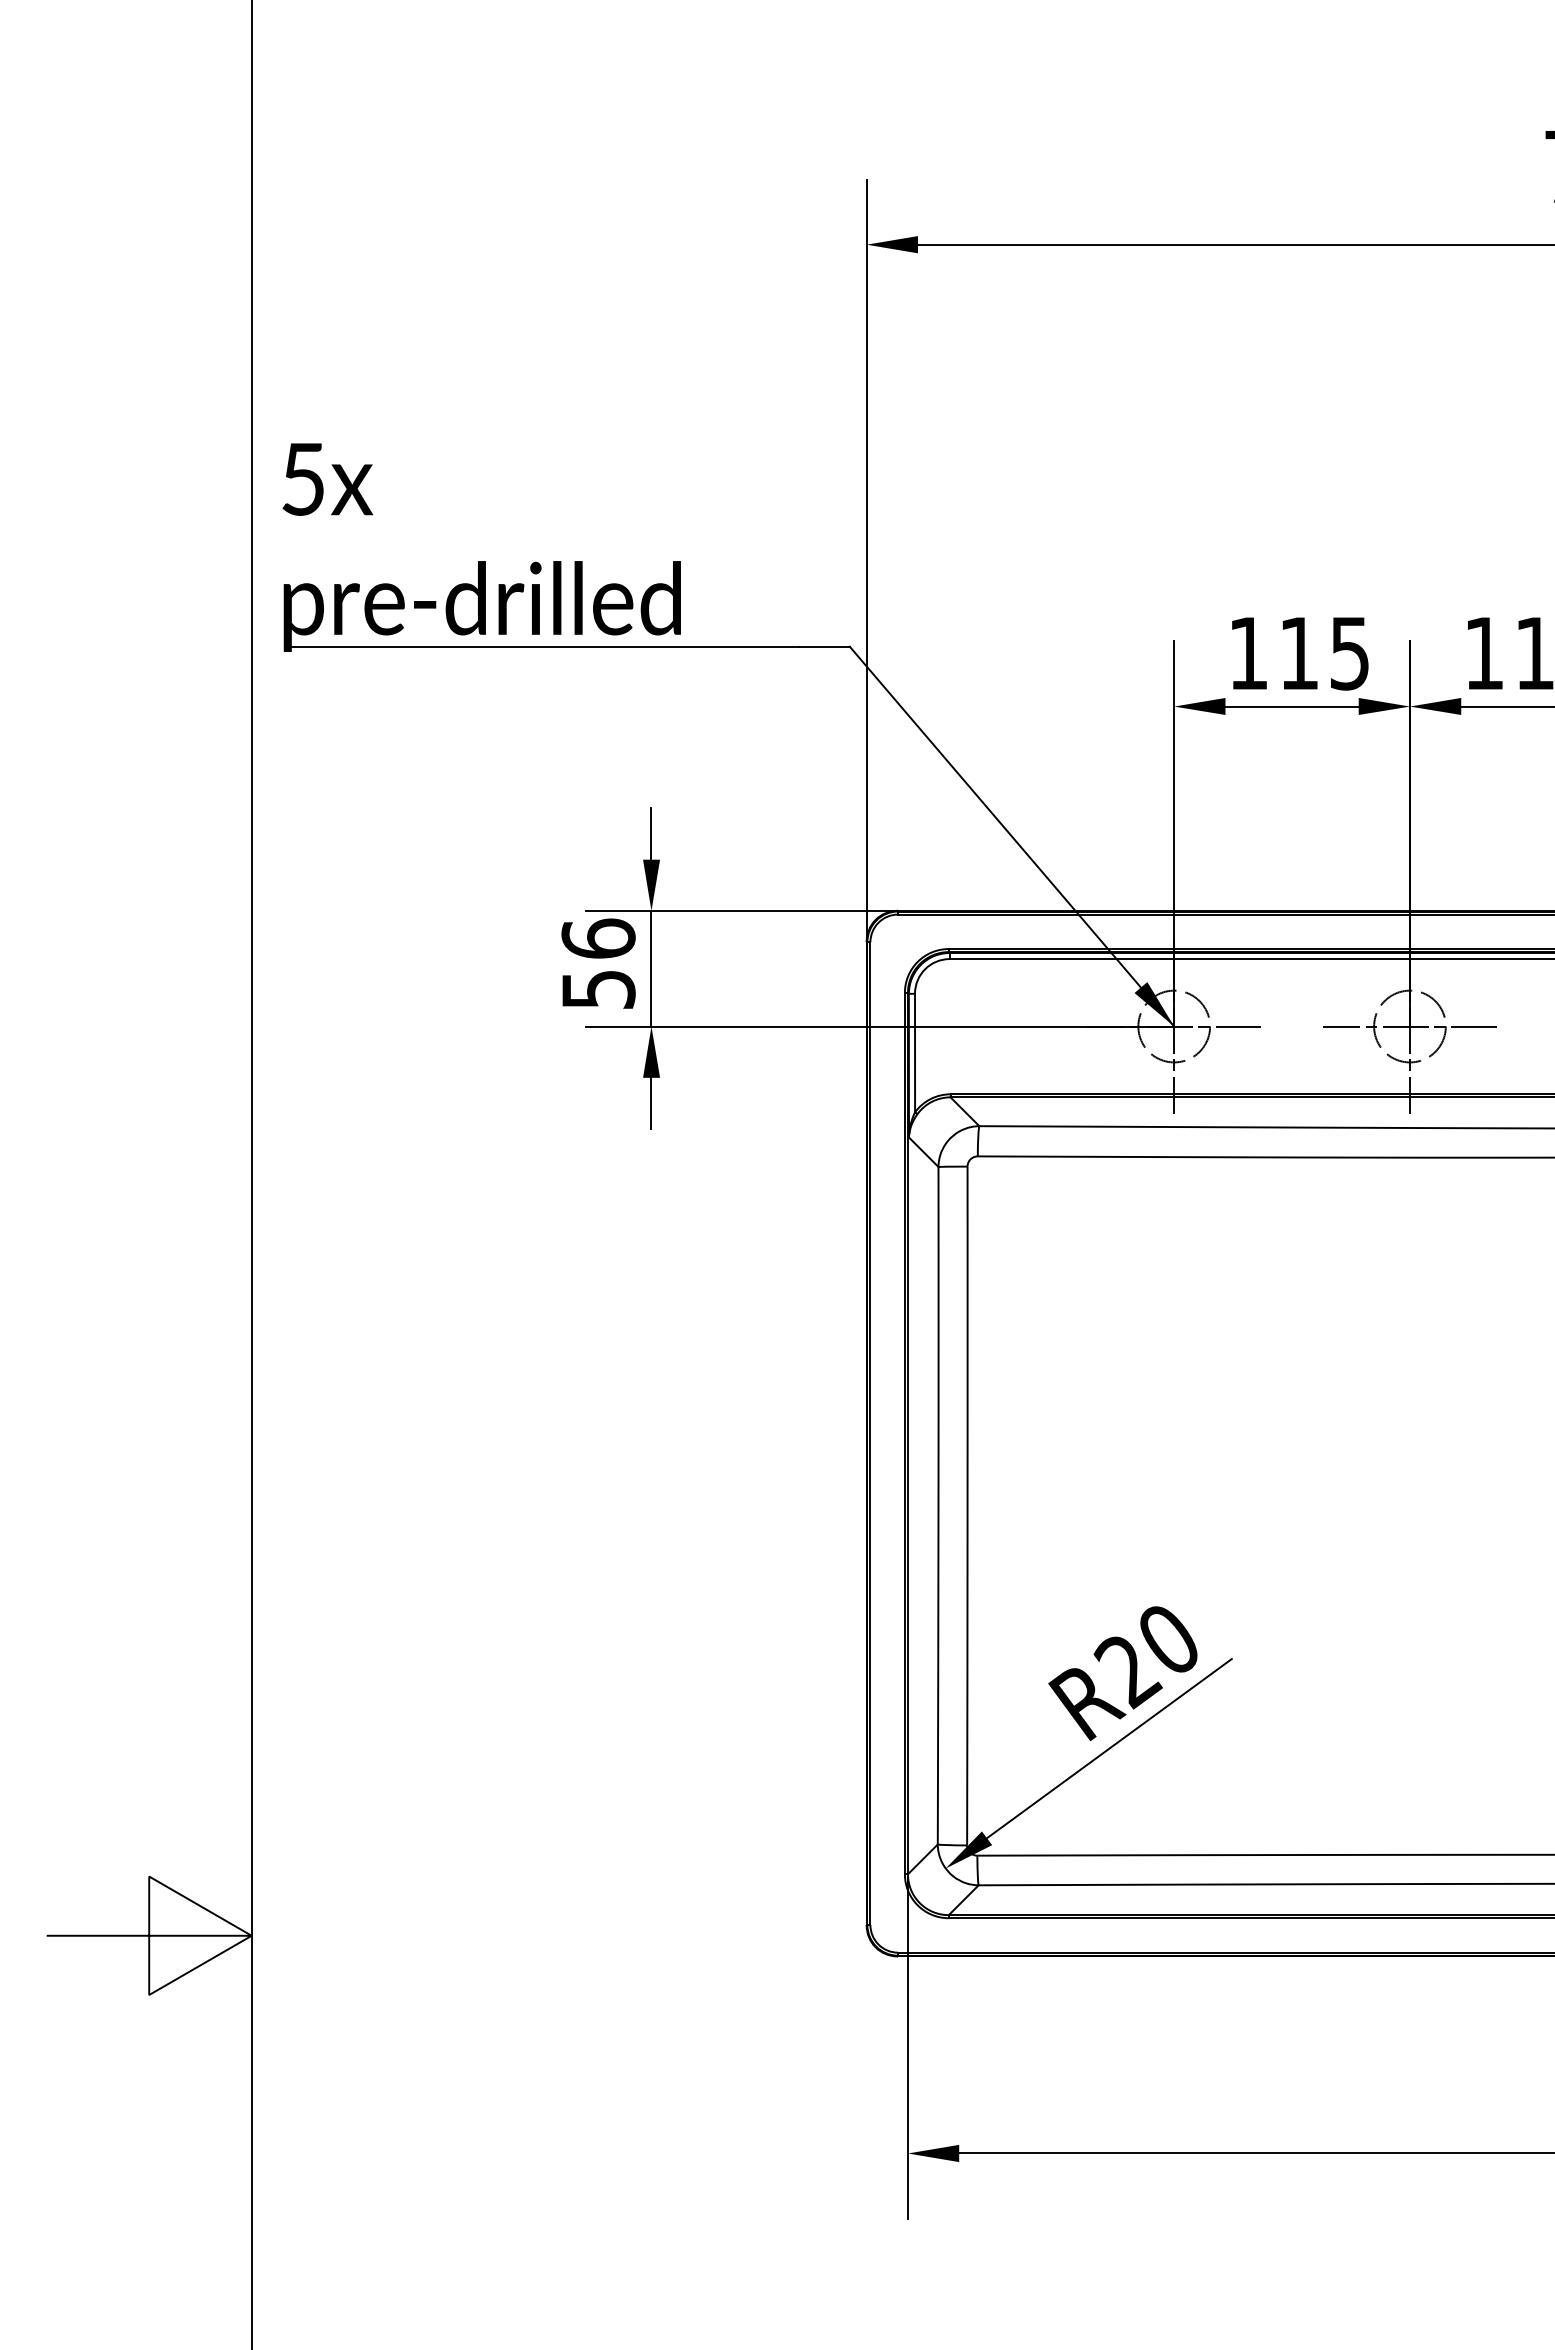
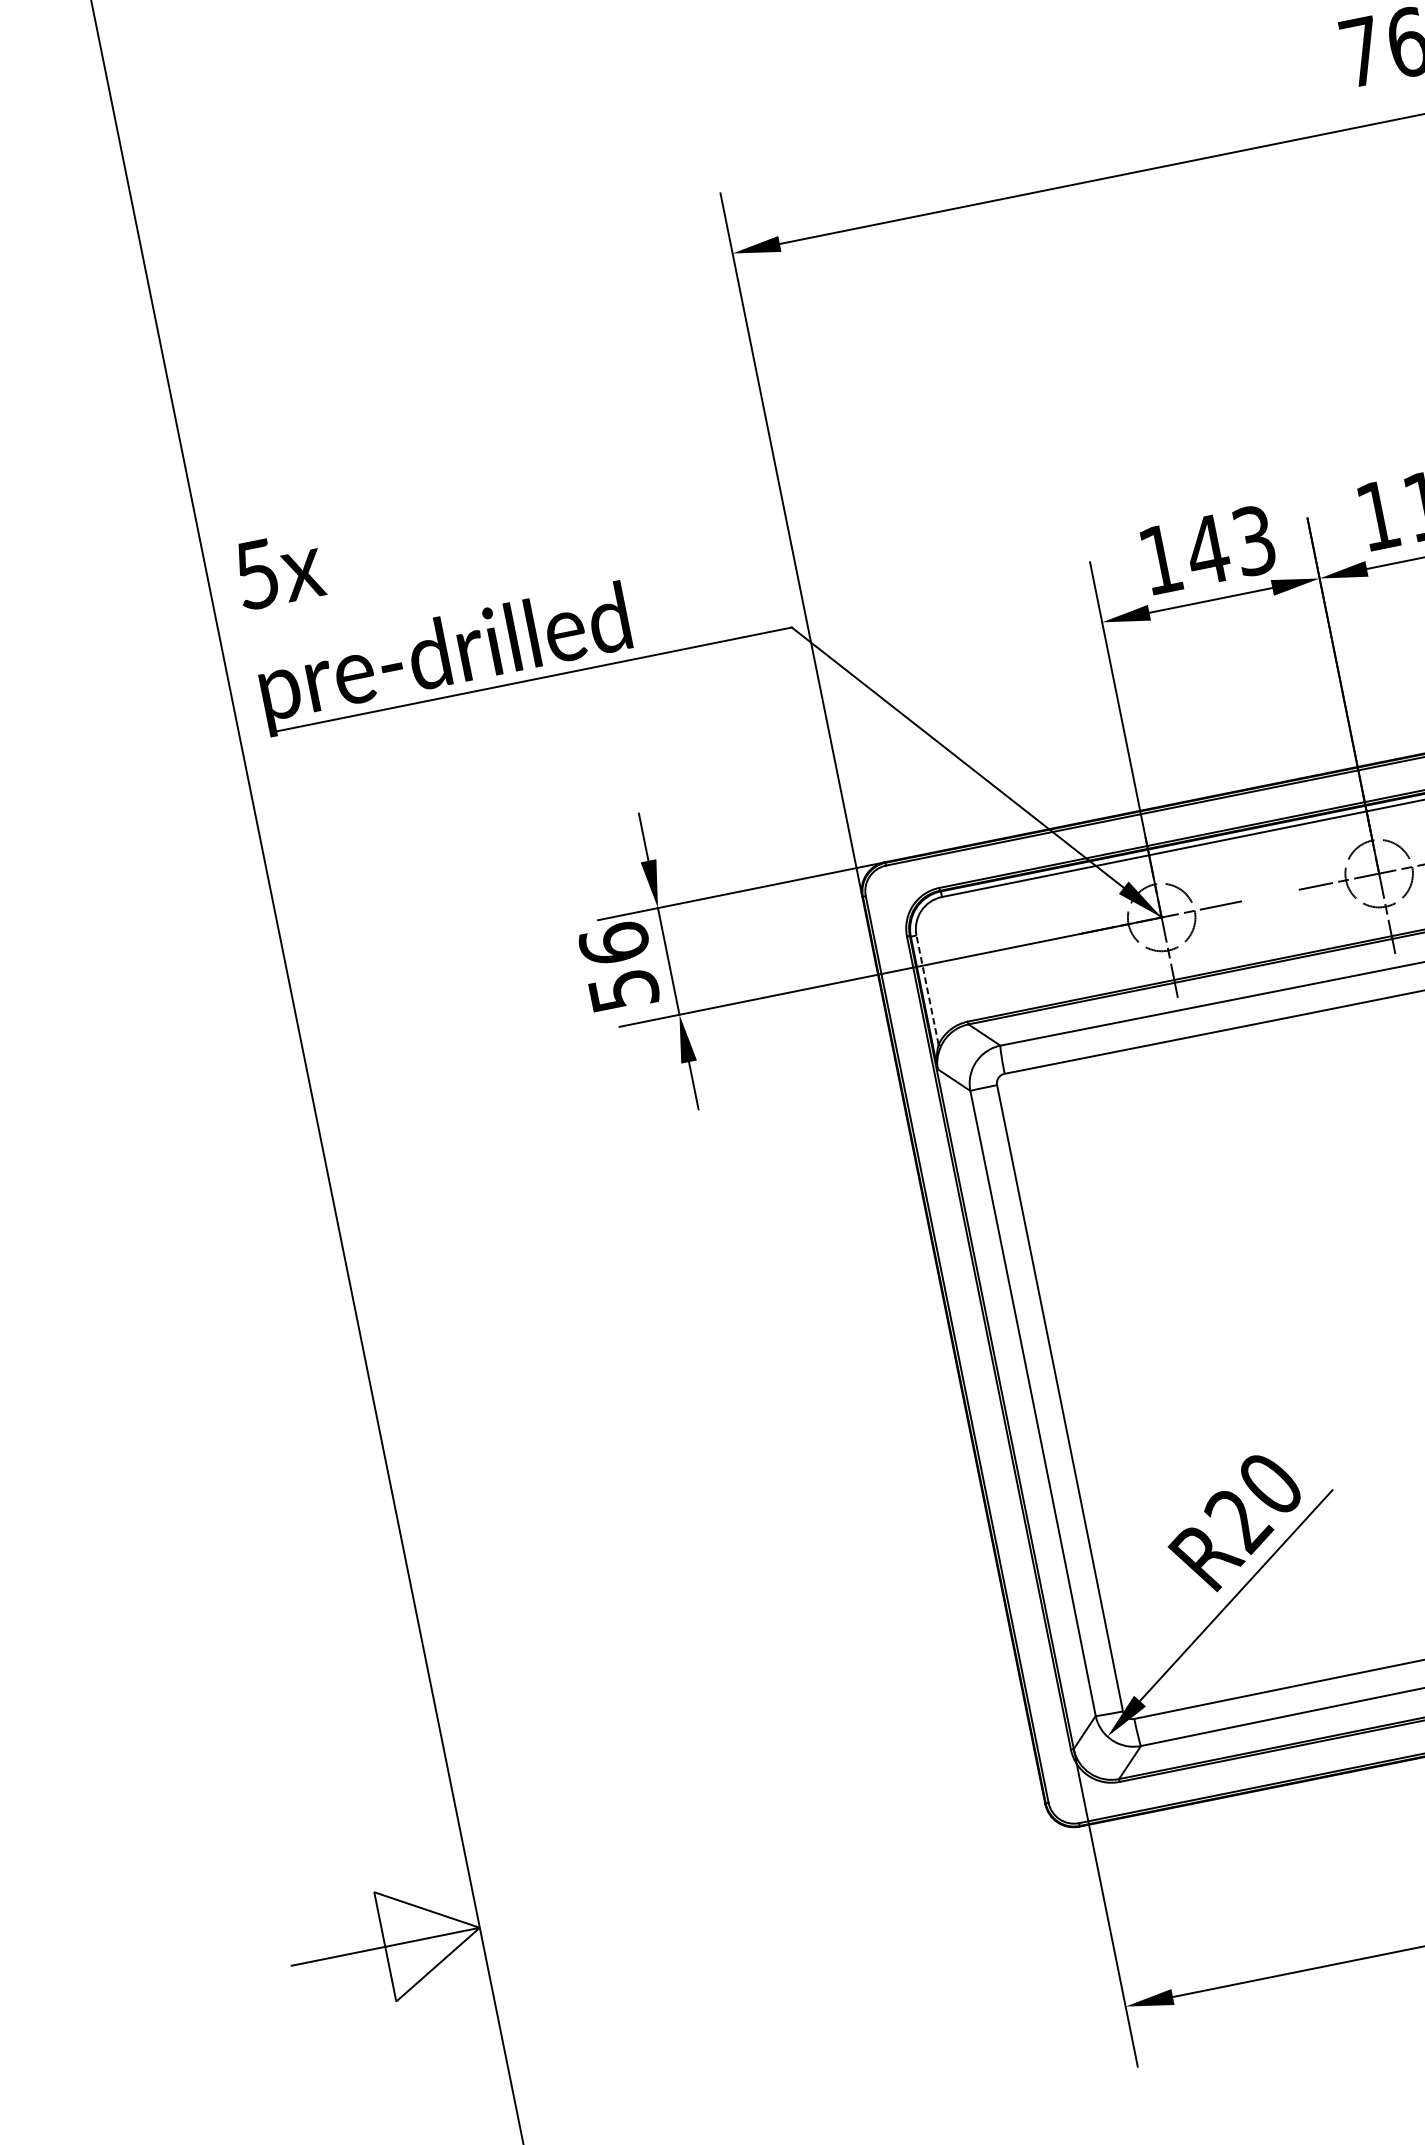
text: (1323, 653) -> (1230, 545), 115 -> 143
line: (915, 1052) -> (927, 989), solid -> dashed

